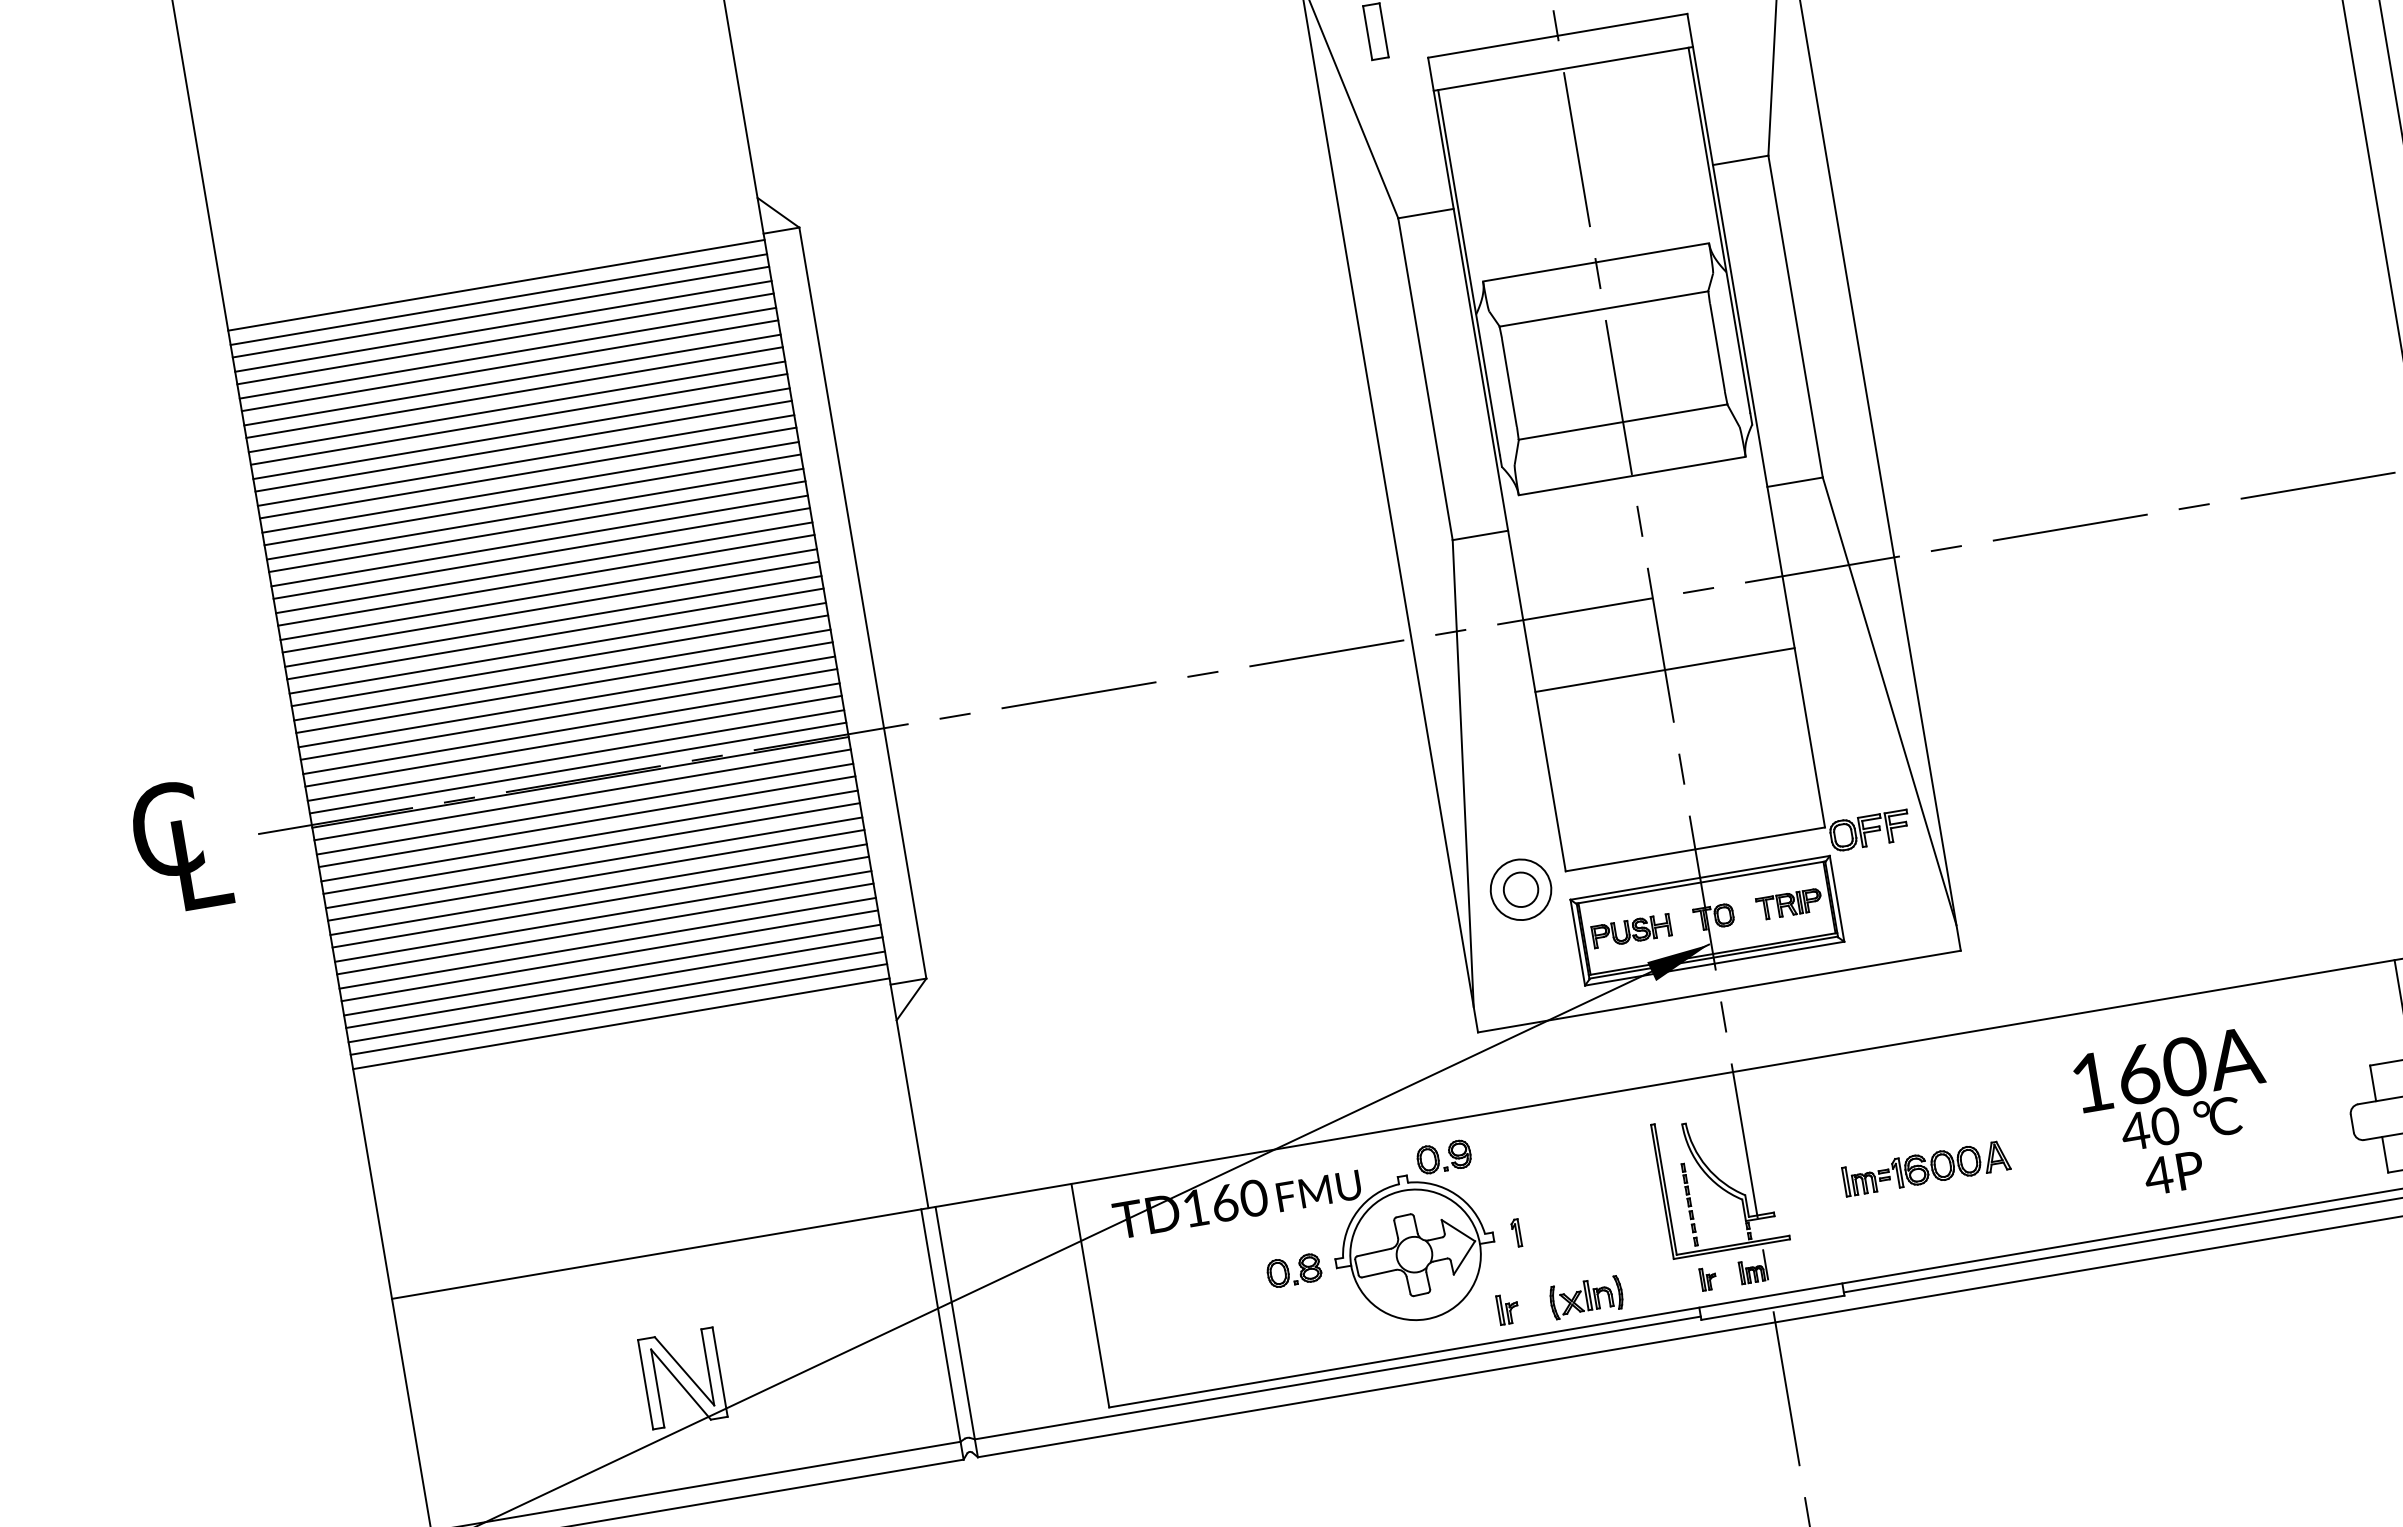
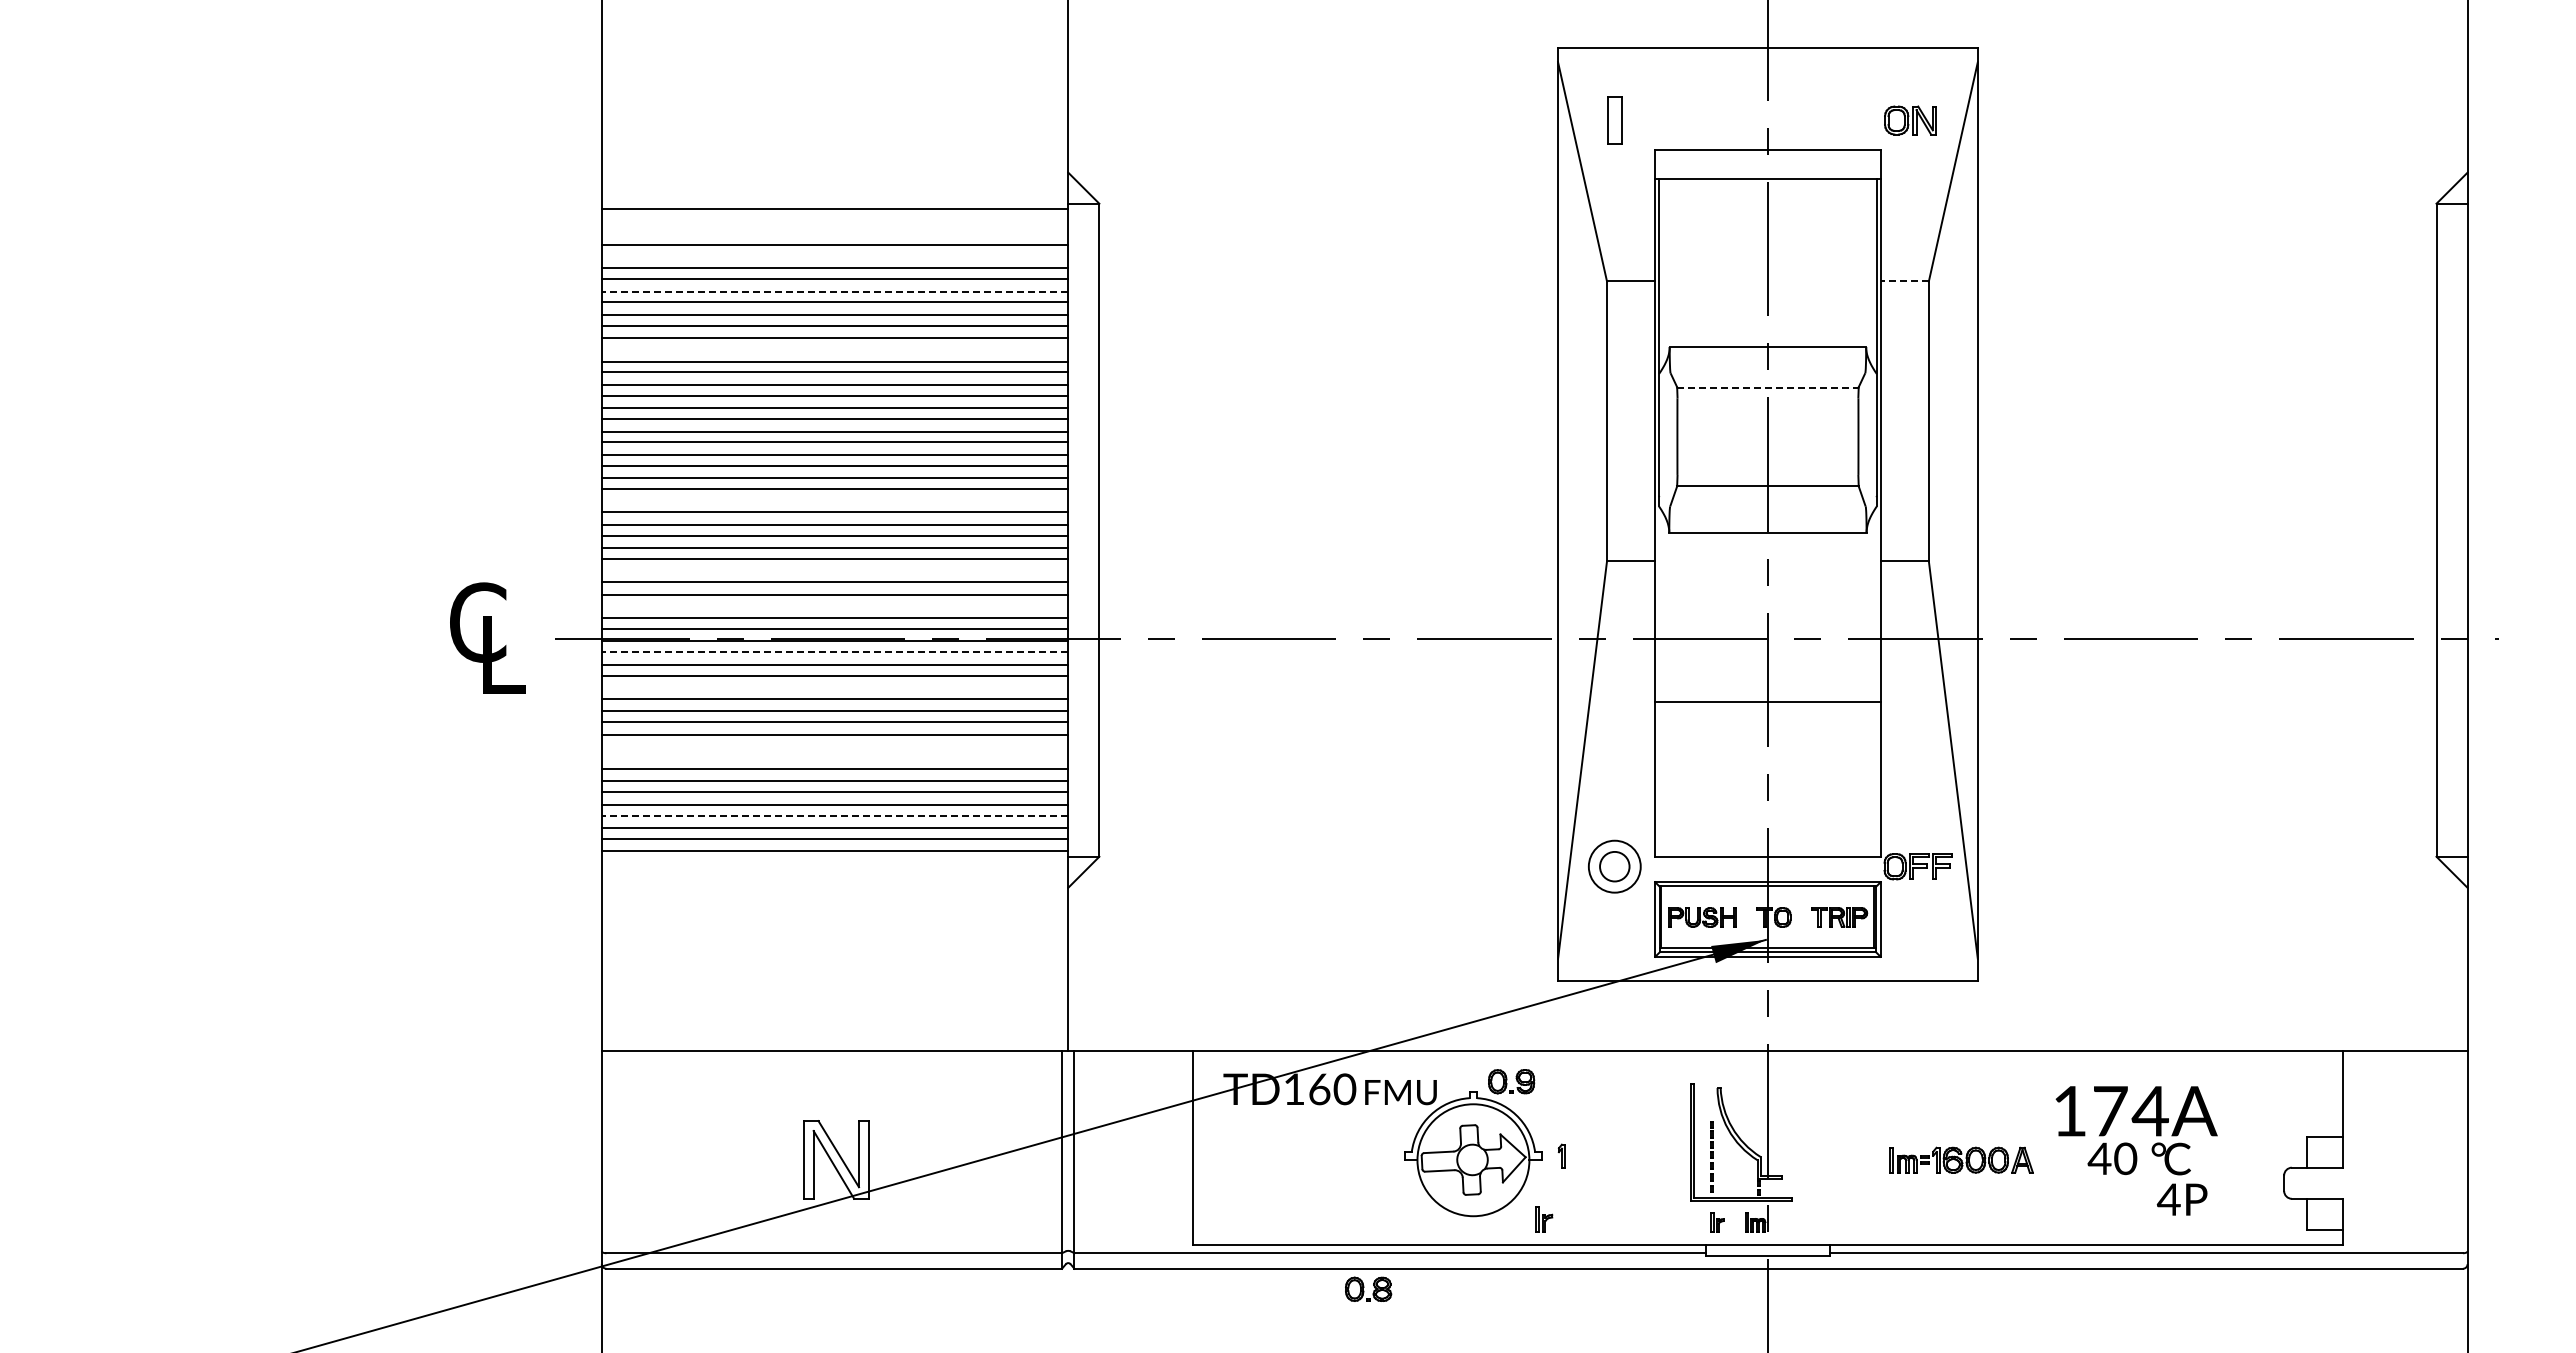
line: (1740, 160) -> (1904, 281), solid -> dashed
line: (498, 299) -> (834, 221), removed
line: (1603, 309) -> (1767, 387), solid -> dashed
line: (500, 312) -> (834, 232), removed
line: (504, 338) -> (834, 255), removed
line: (511, 380) -> (834, 291), solid -> dashed
line: (523, 446) -> (834, 349), removed
line: (552, 621) -> (834, 501), removed
line: (566, 702) -> (834, 571), removed
line: (572, 741) -> (834, 605), removed
line: (582, 795) -> (834, 652), solid -> dashed
line: (589, 836) -> (834, 688), removed
line: (600, 902) -> (834, 745), removed
line: (602, 917) -> (834, 758), removed
line: (613, 982) -> (834, 815), solid -> dashed
text: (2162, 1069) -> (2131, 1110), 160A -> 174A
part: (1926, 1167) -> (1961, 1159), moved
text: (2173, 1173) -> (2181, 1199), moved
part: (1293, 1269) -> (1368, 1288), moved
part: (1586, 1297) -> (1611, 1220), removed

